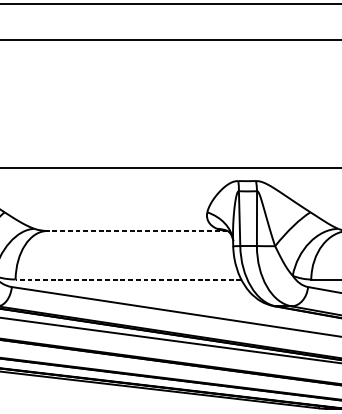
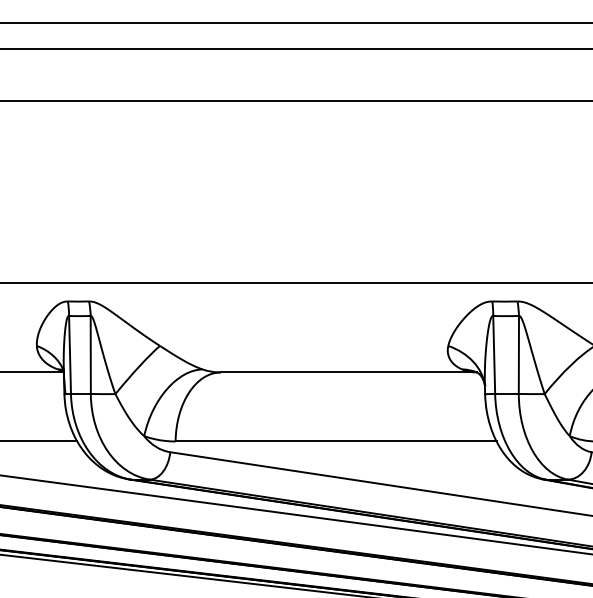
line: (137, 231) -> (348, 372), dashed -> solid
line: (128, 279) -> (335, 441), dashed -> solid

